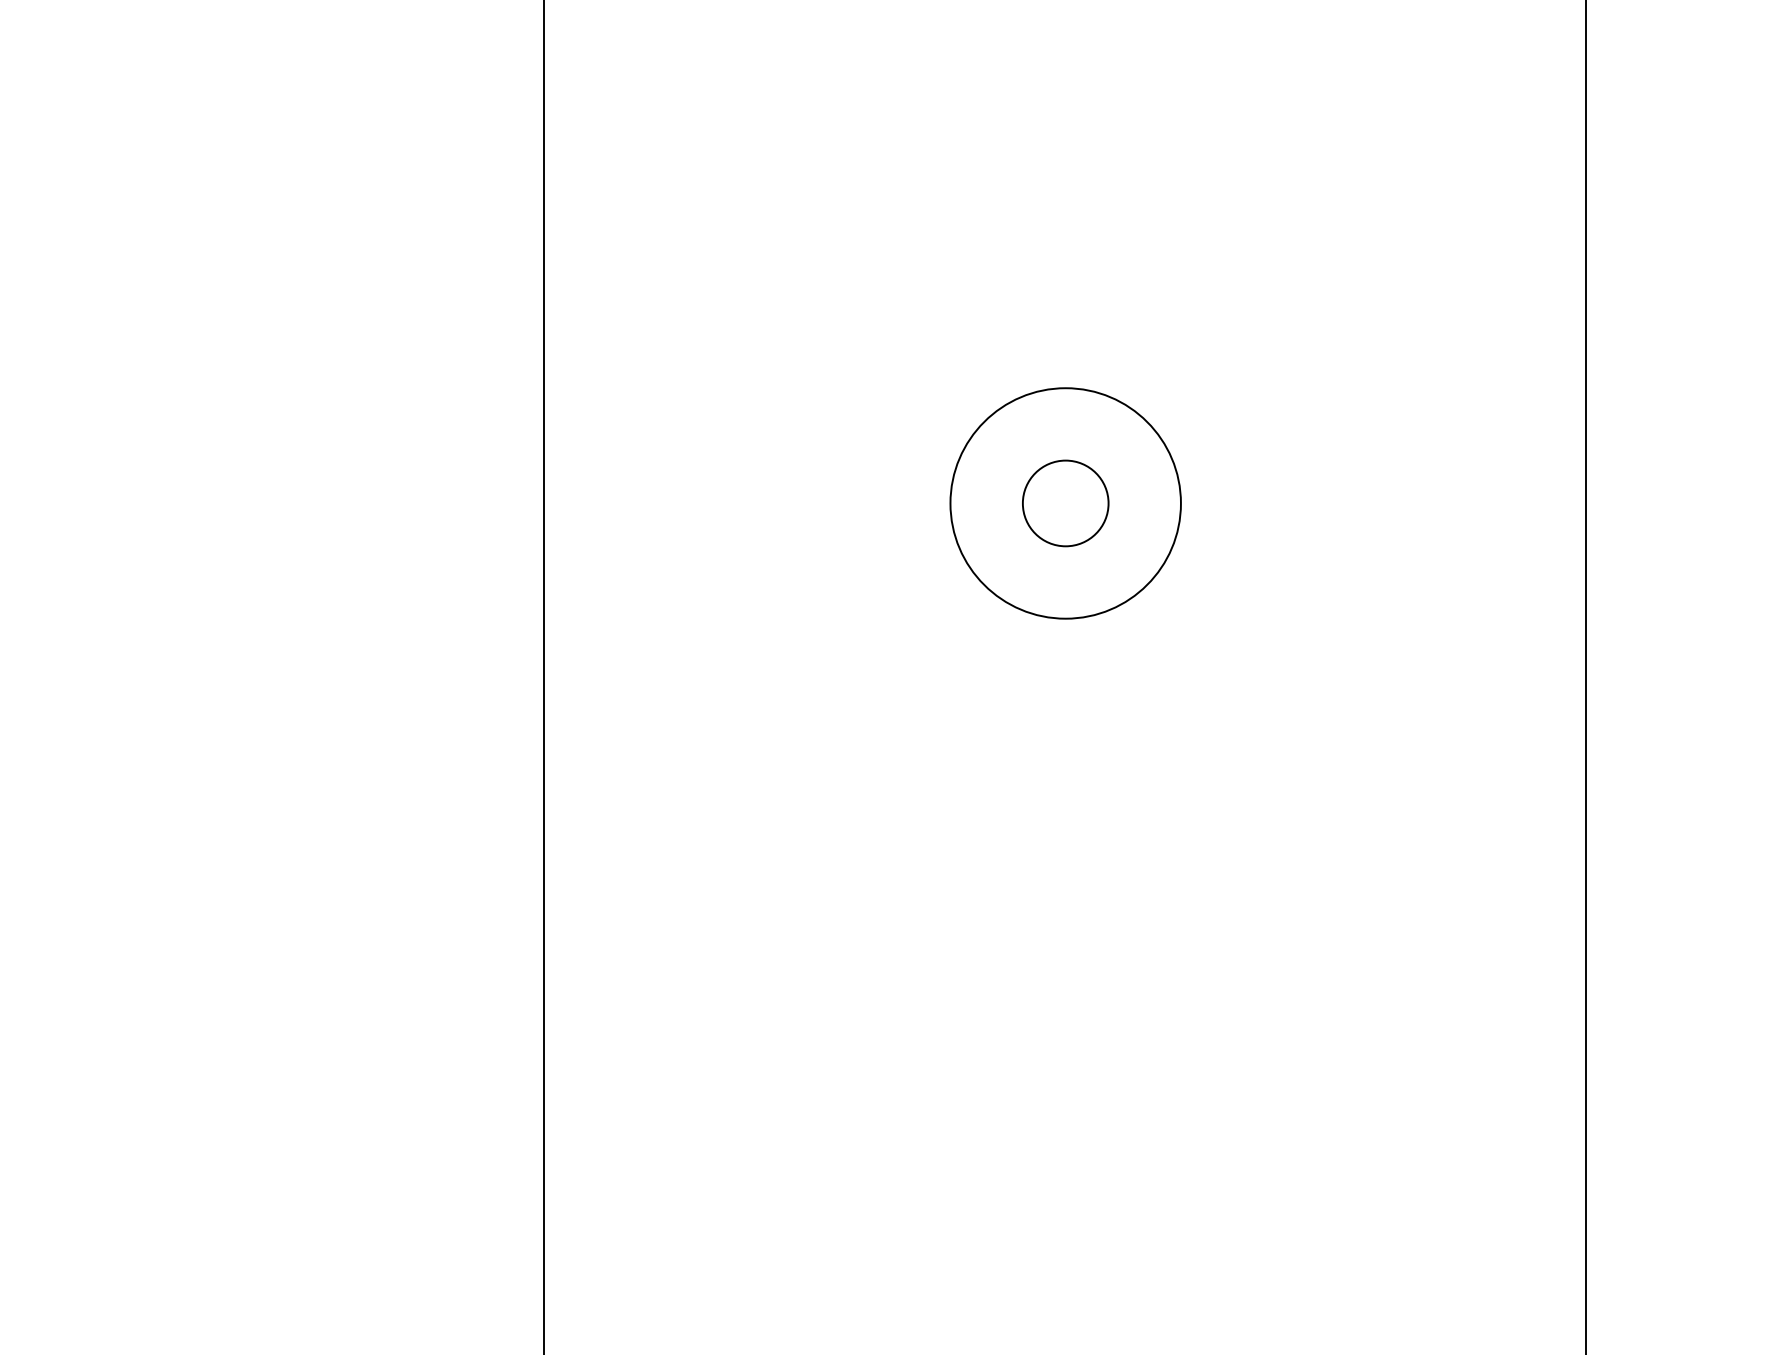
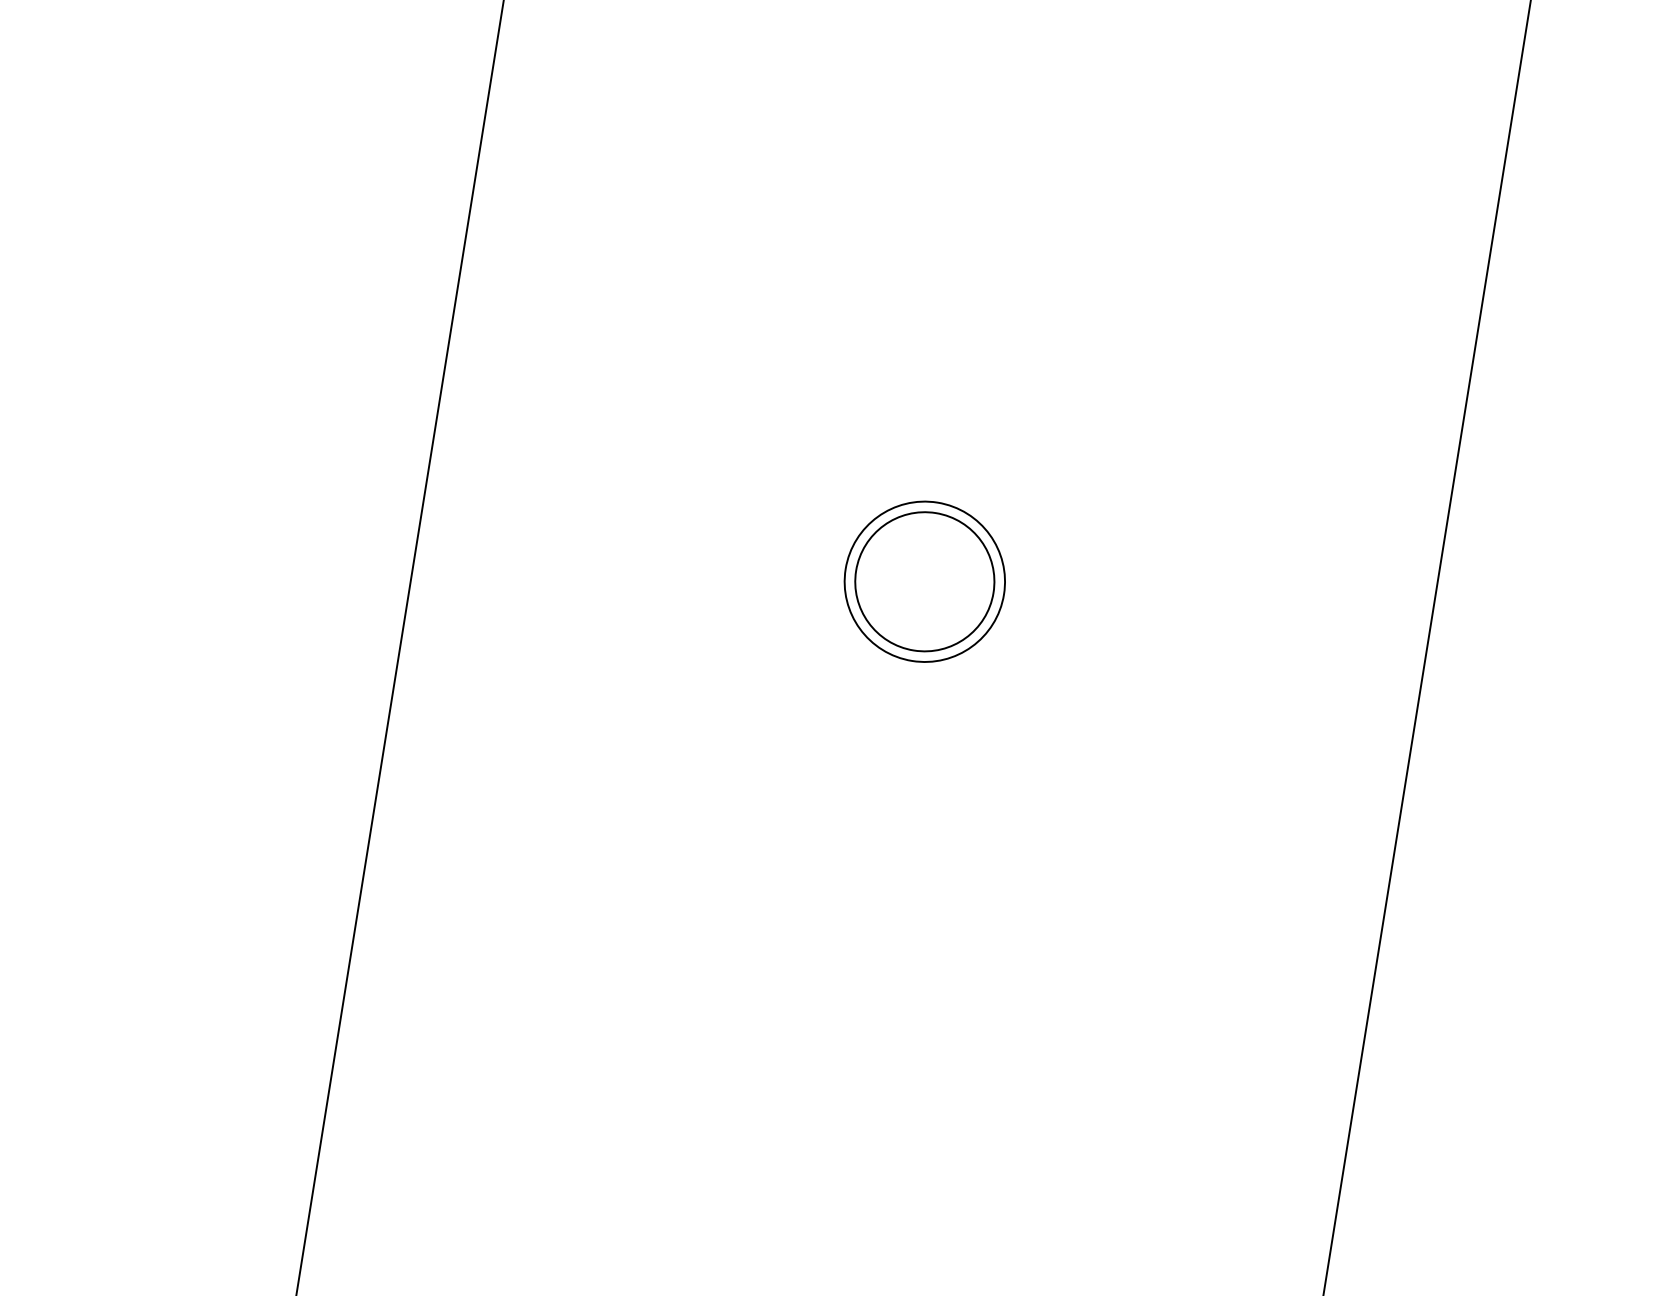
circle: (1065, 503) -> (924, 581), size x0.71
circle: (1065, 503) -> (924, 581), size x1.67

